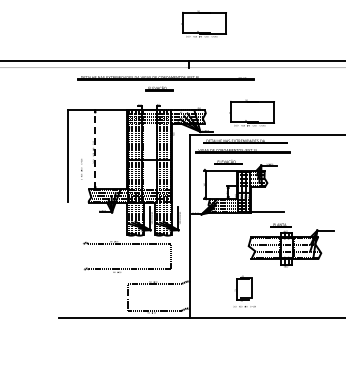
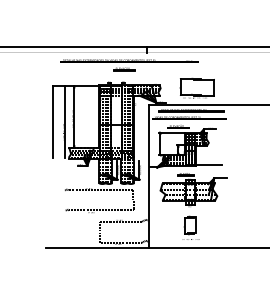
part: (203, 23) -> (158, 18), removed
line: (95, 149) -> (74, 116), dashed -> solid
line: (83, 156) -> (65, 122), added
part: (290, 245) -> (193, 190), moved

